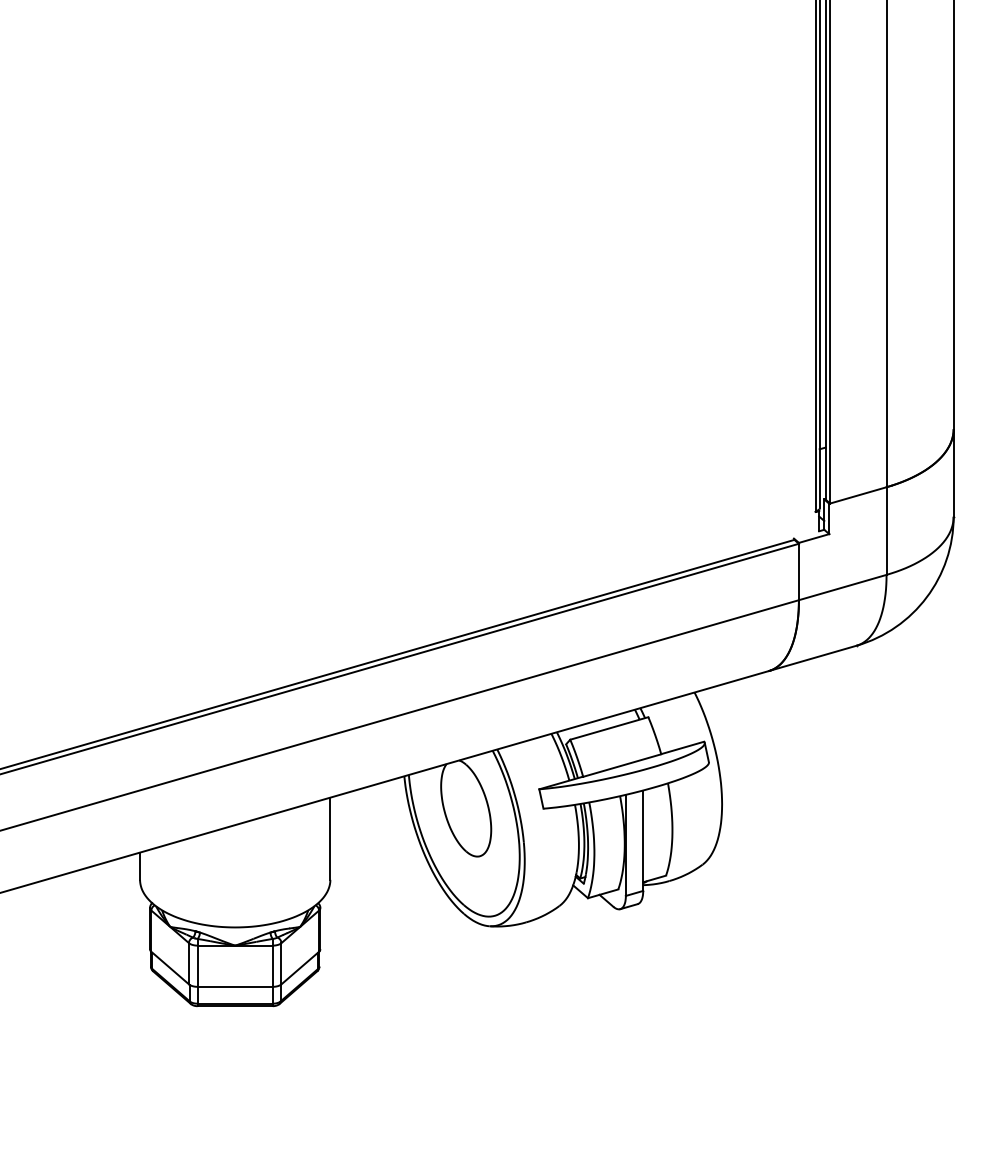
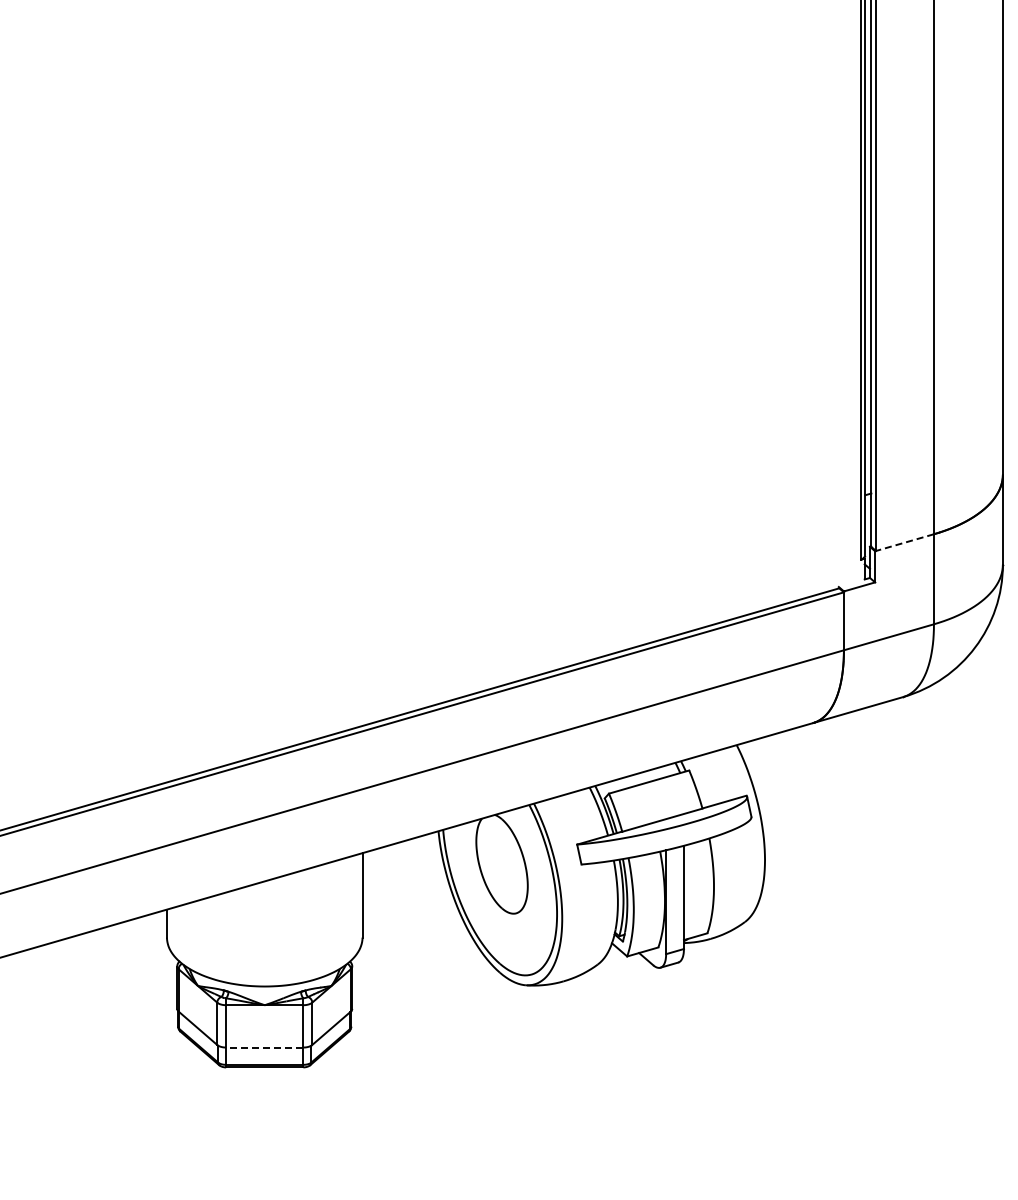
line: (857, 495) -> (904, 542), solid -> dashed
line: (234, 986) -> (264, 1047), solid -> dashed

